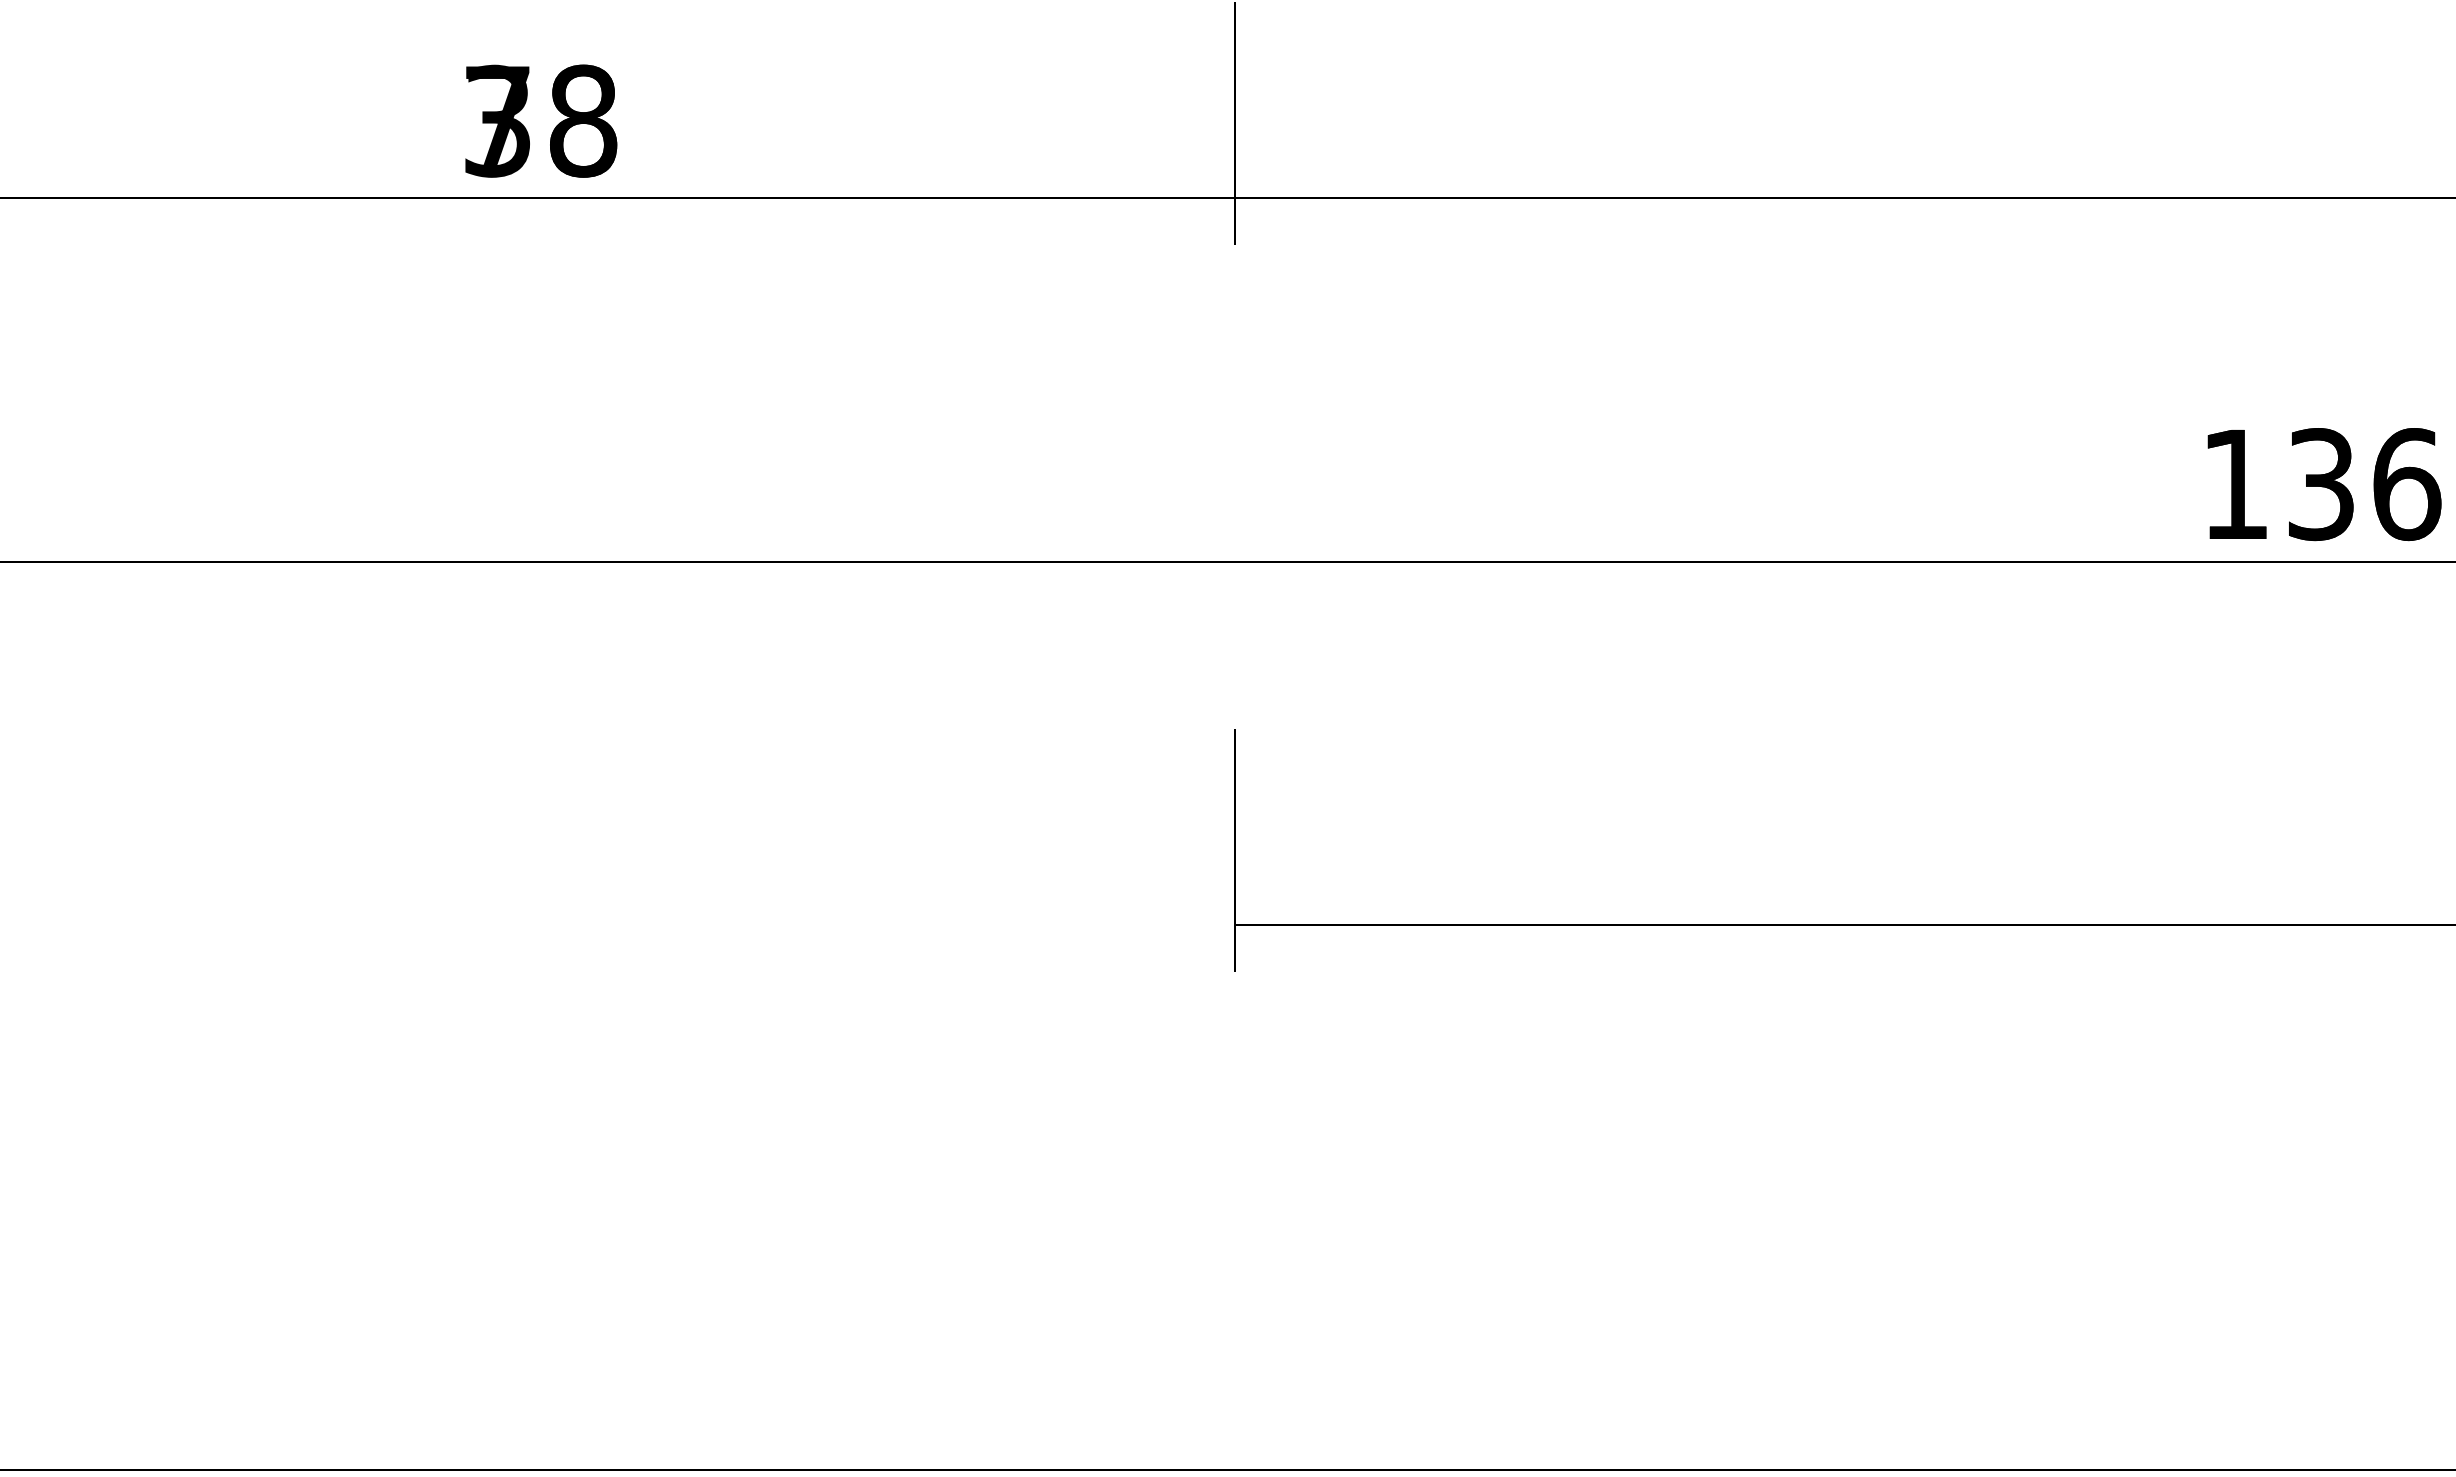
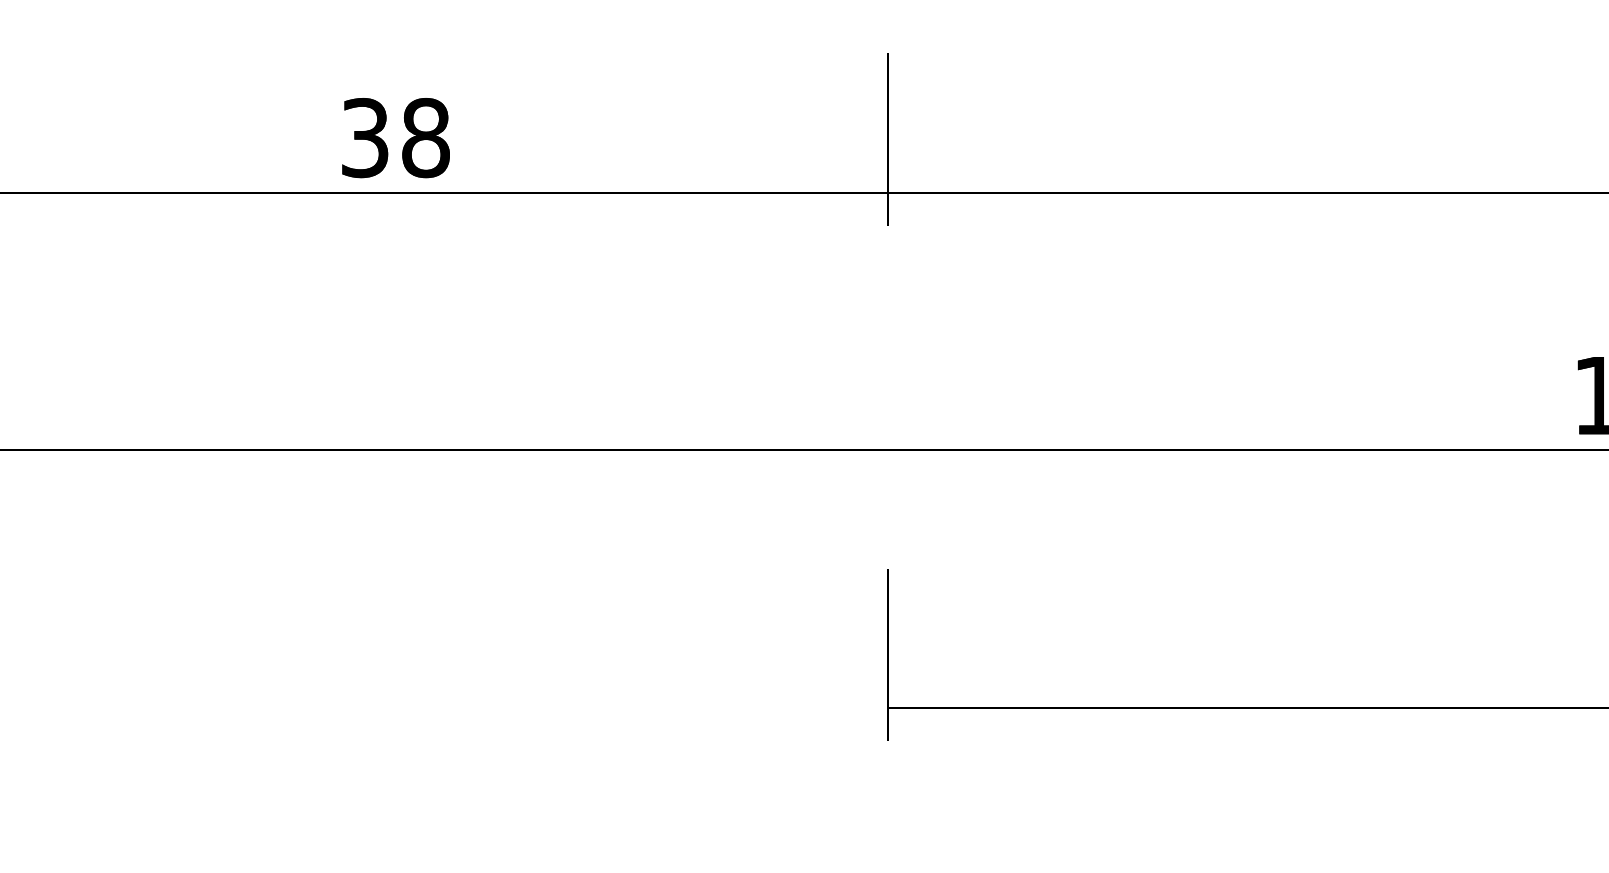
text: (497, 120) -> (365, 137), 78 -> 38

